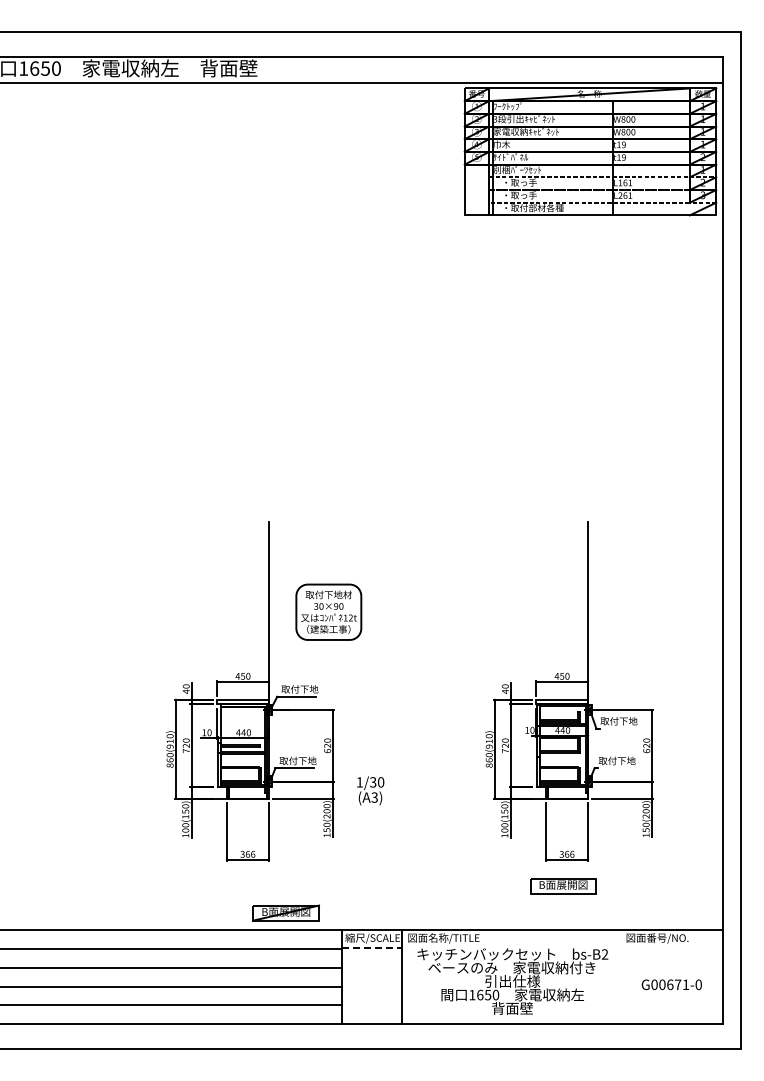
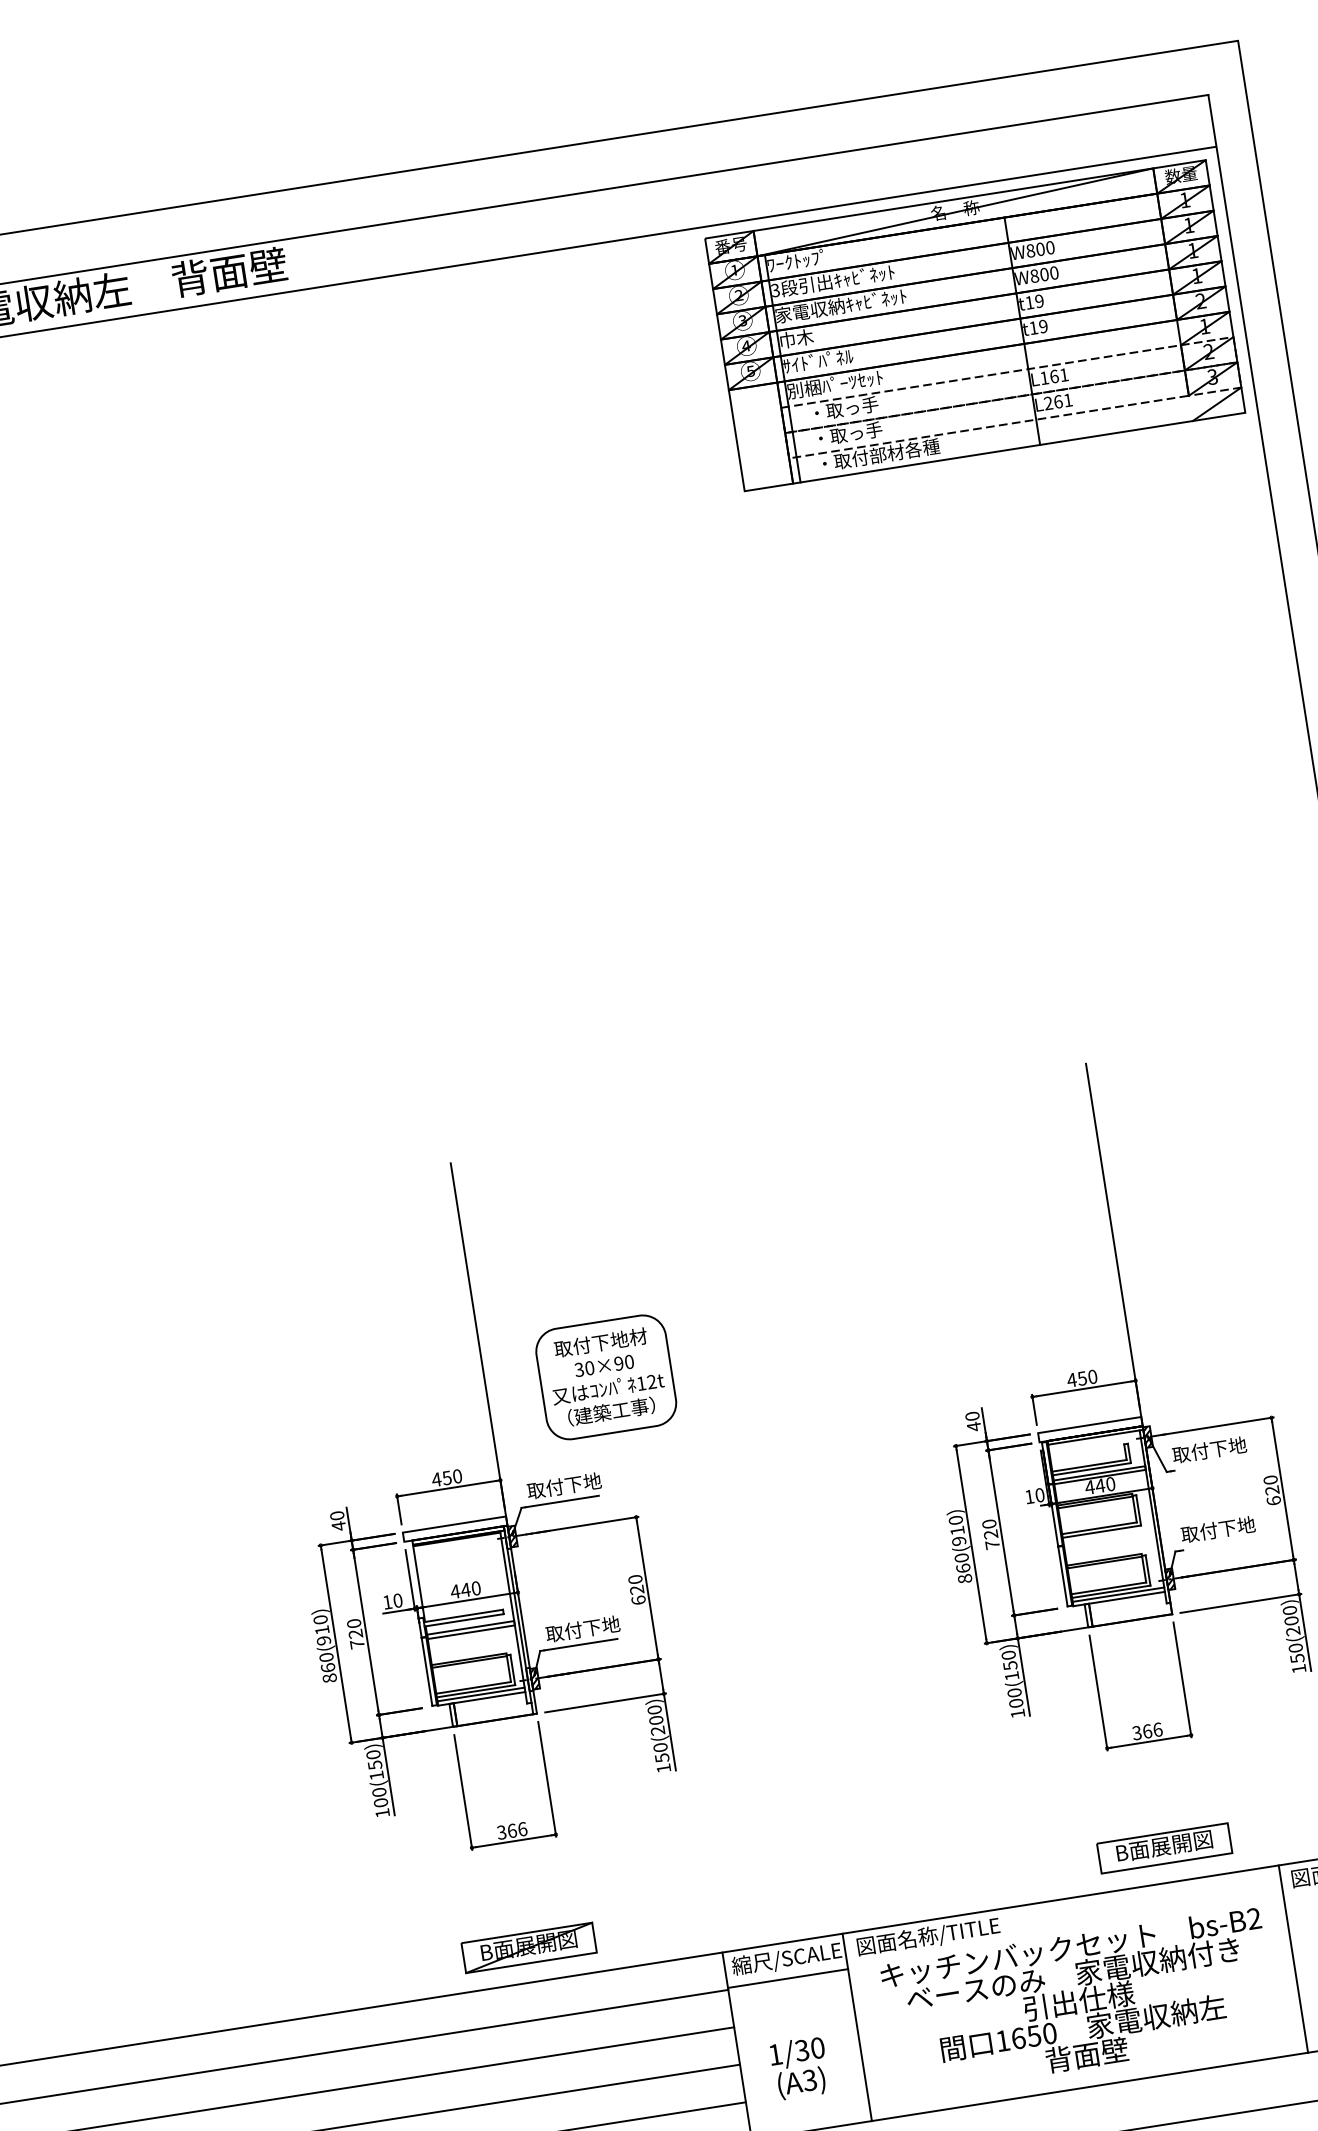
part: (328, 611) -> (605, 1375), moved
text: (370, 790) -> (799, 2067), moved
part: (563, 886) -> (1164, 1849), moved
part: (285, 912) -> (527, 1946), moved
line: (372, 947) -> (789, 1977), dashed -> solid
line: (621, 977) -> (1294, 1959), added

